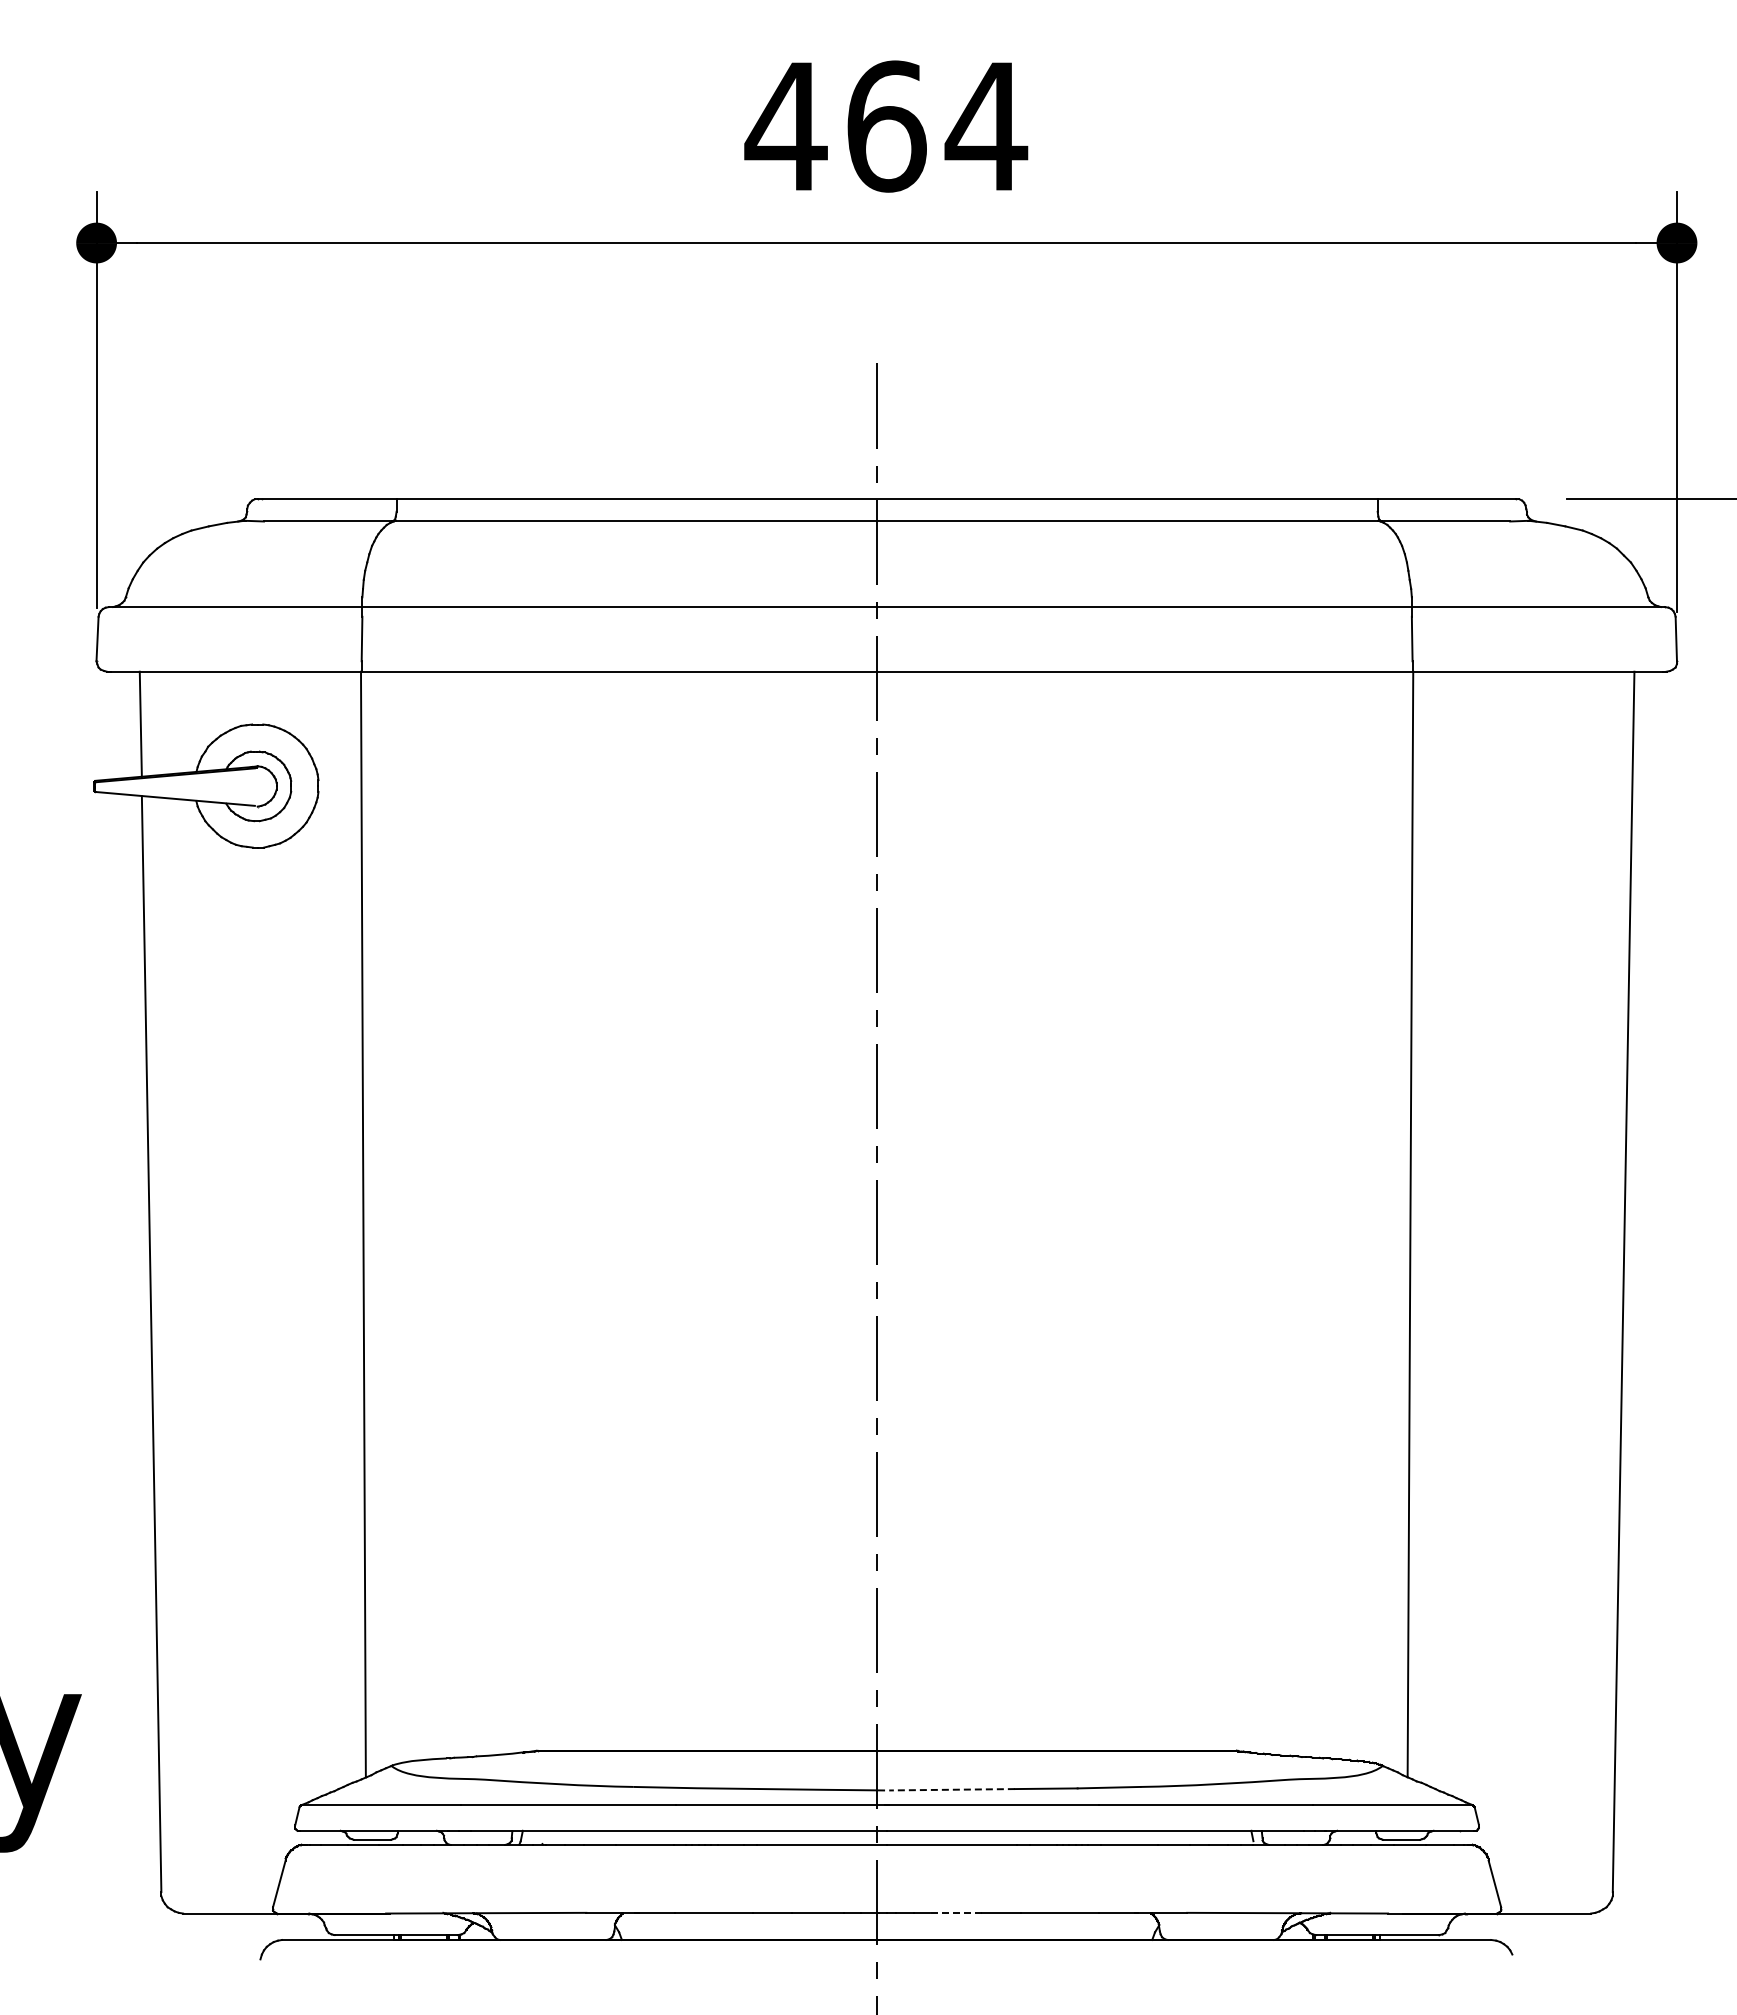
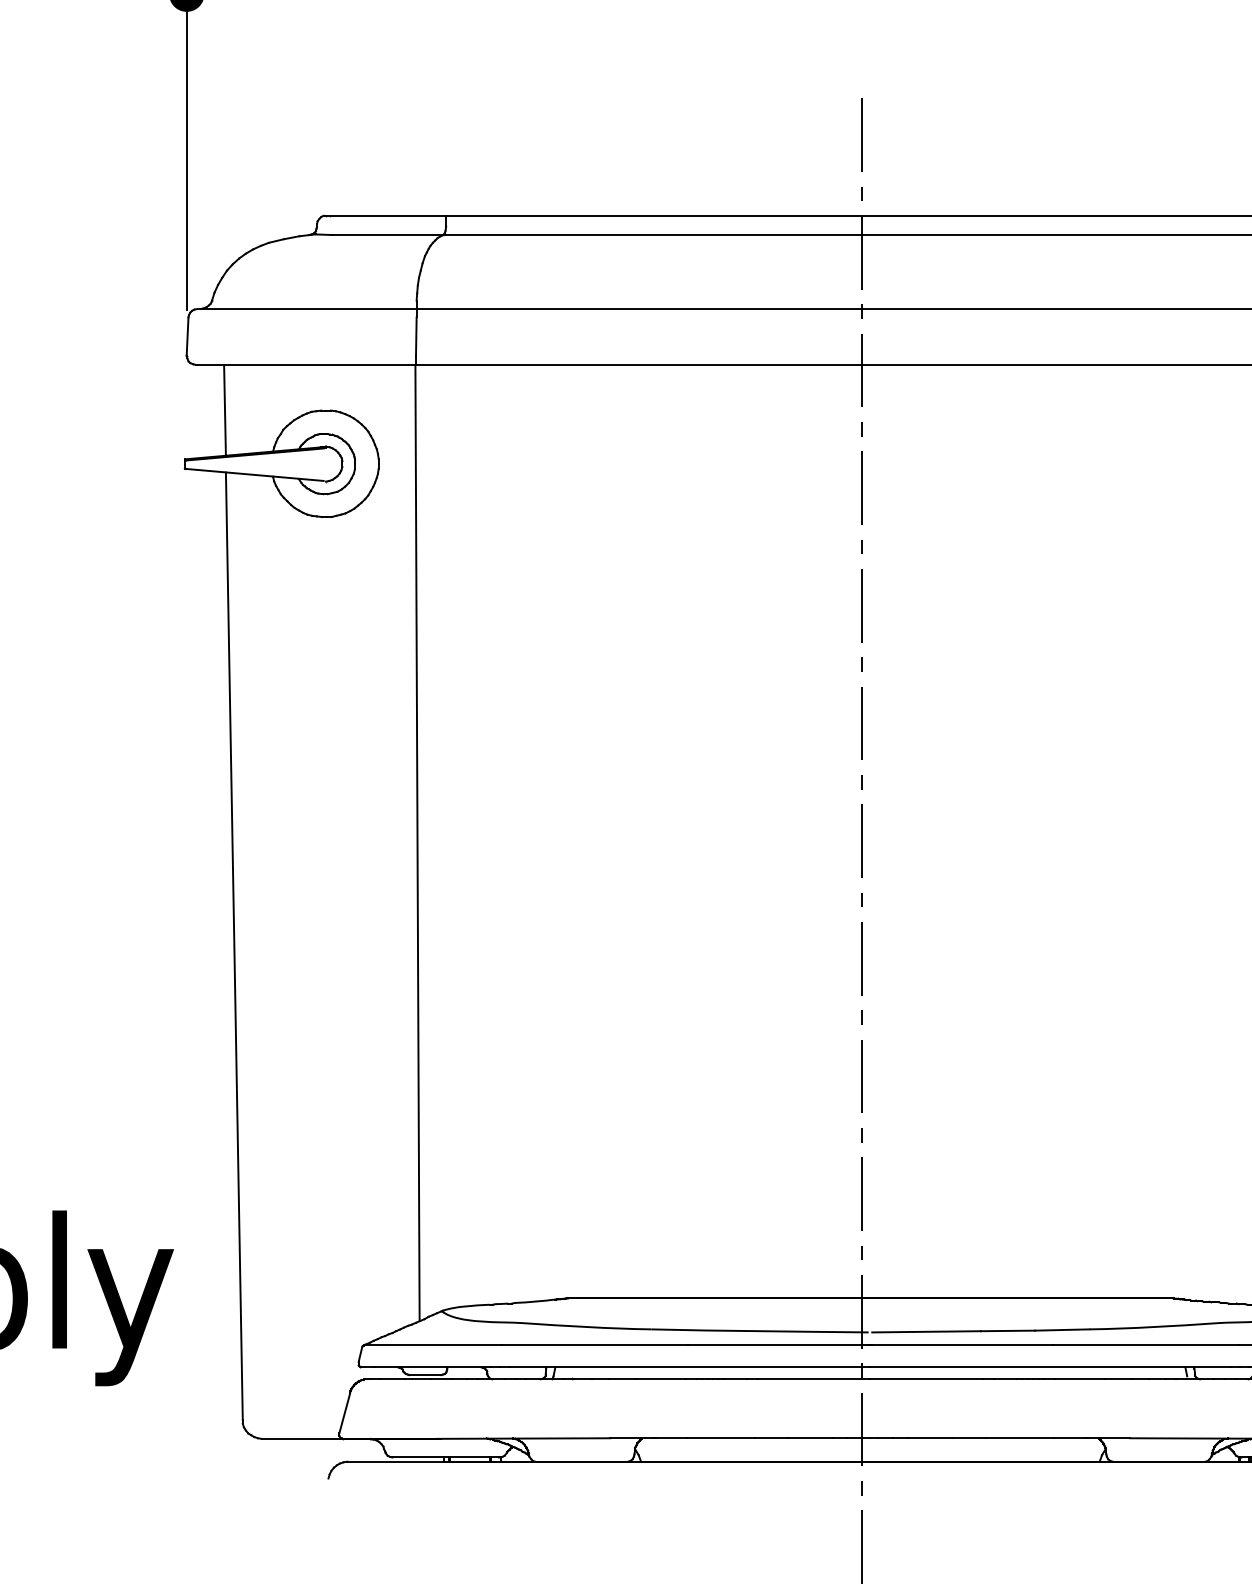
line: (952, 1789) -> (926, 1331), dashed -> solid
line: (956, 1912) -> (930, 1437), dashed -> solid

